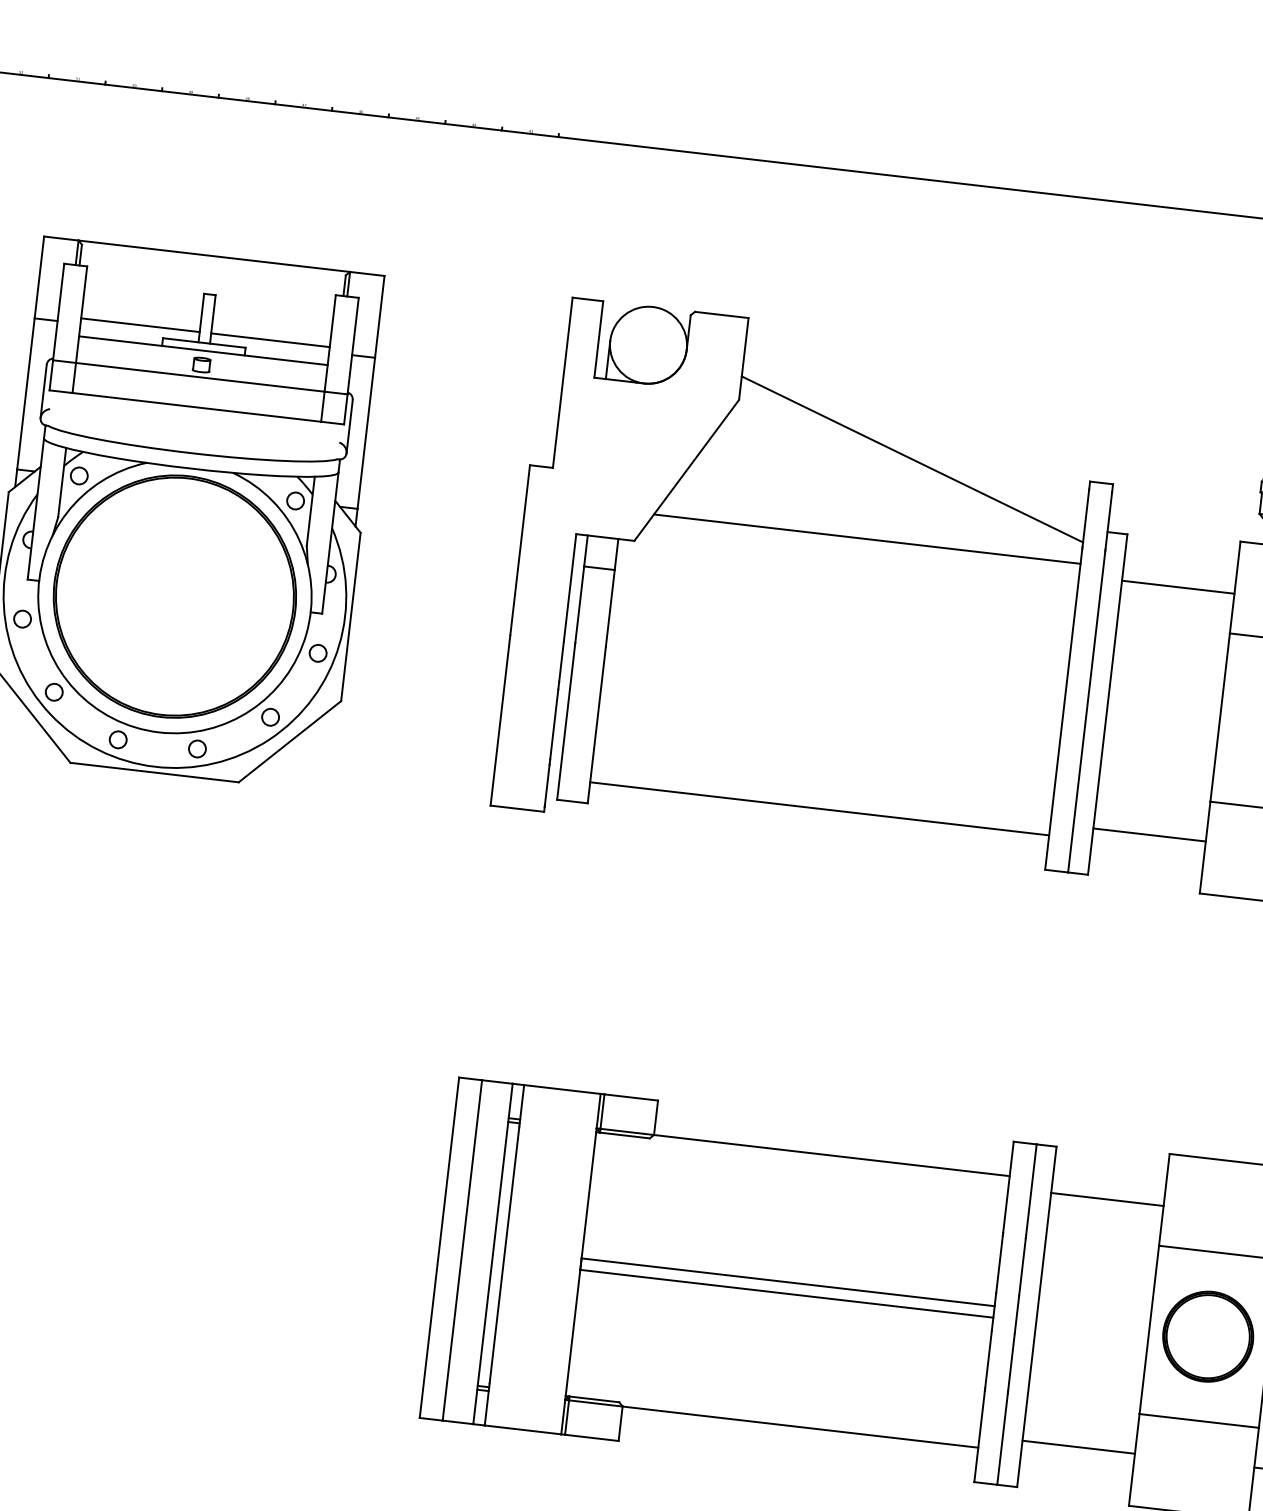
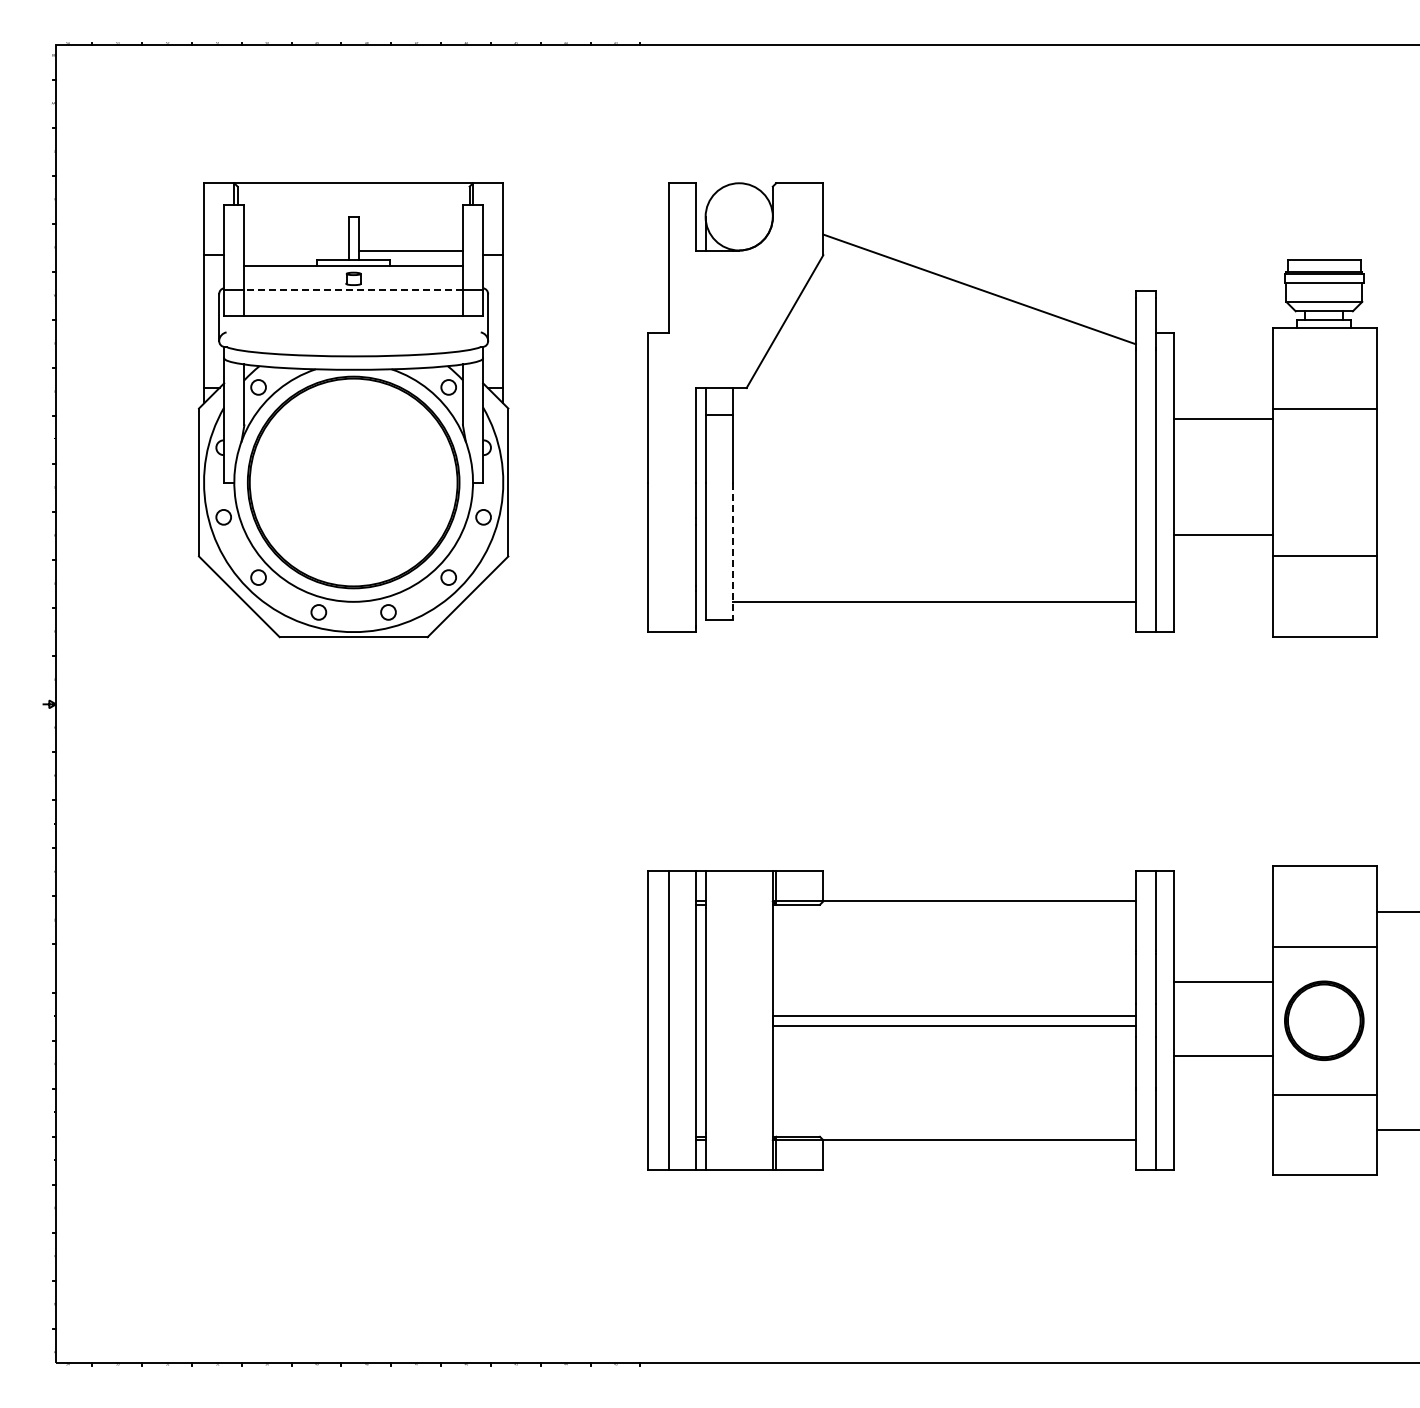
line: (140, 325) -> (296, 250), removed
line: (200, 377) -> (353, 289), solid -> dashed
line: (867, 539) -> (948, 363), removed
line: (1177, 586) -> (1222, 418), moved
line: (596, 724) -> (732, 551), solid -> dashed
line: (1148, 834) -> (1222, 535), moved
line: (1106, 1198) -> (1222, 981), moved
line: (1078, 1446) -> (1222, 1055), moved

